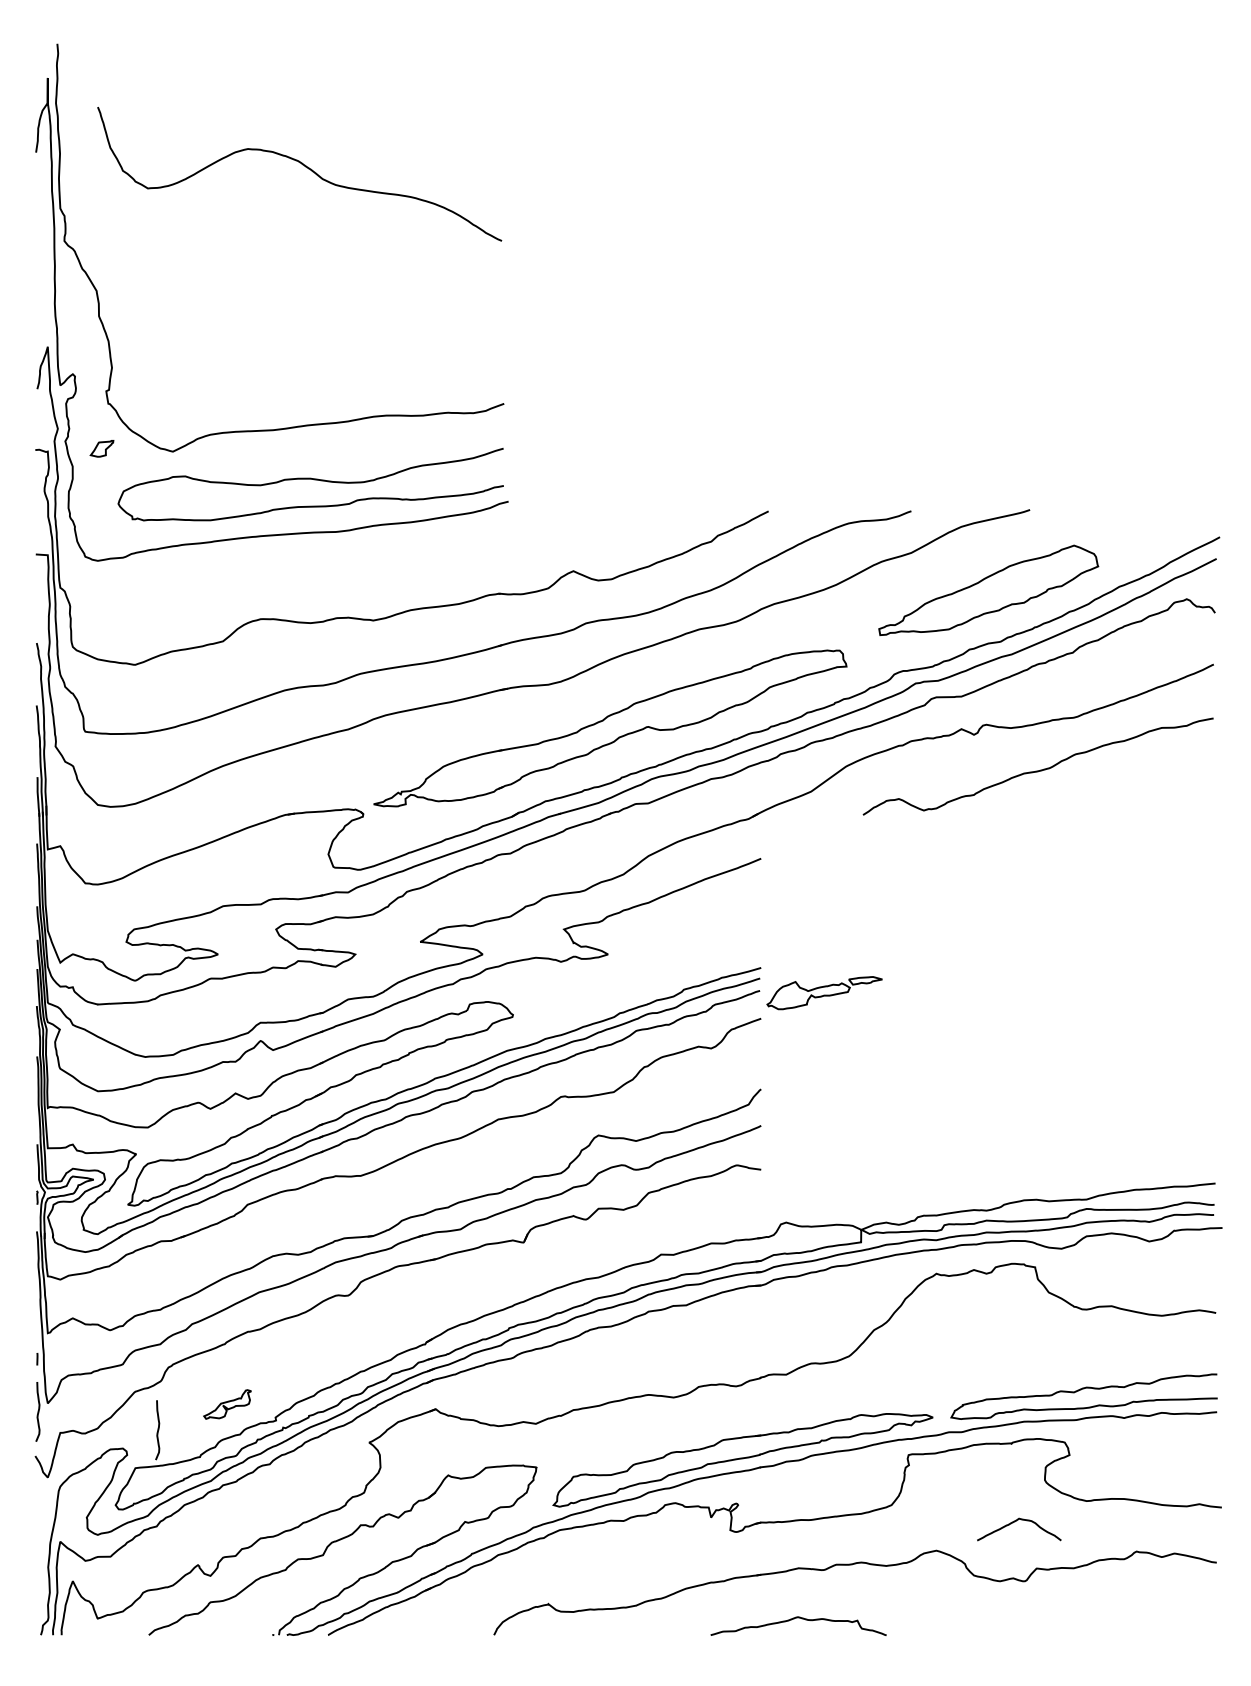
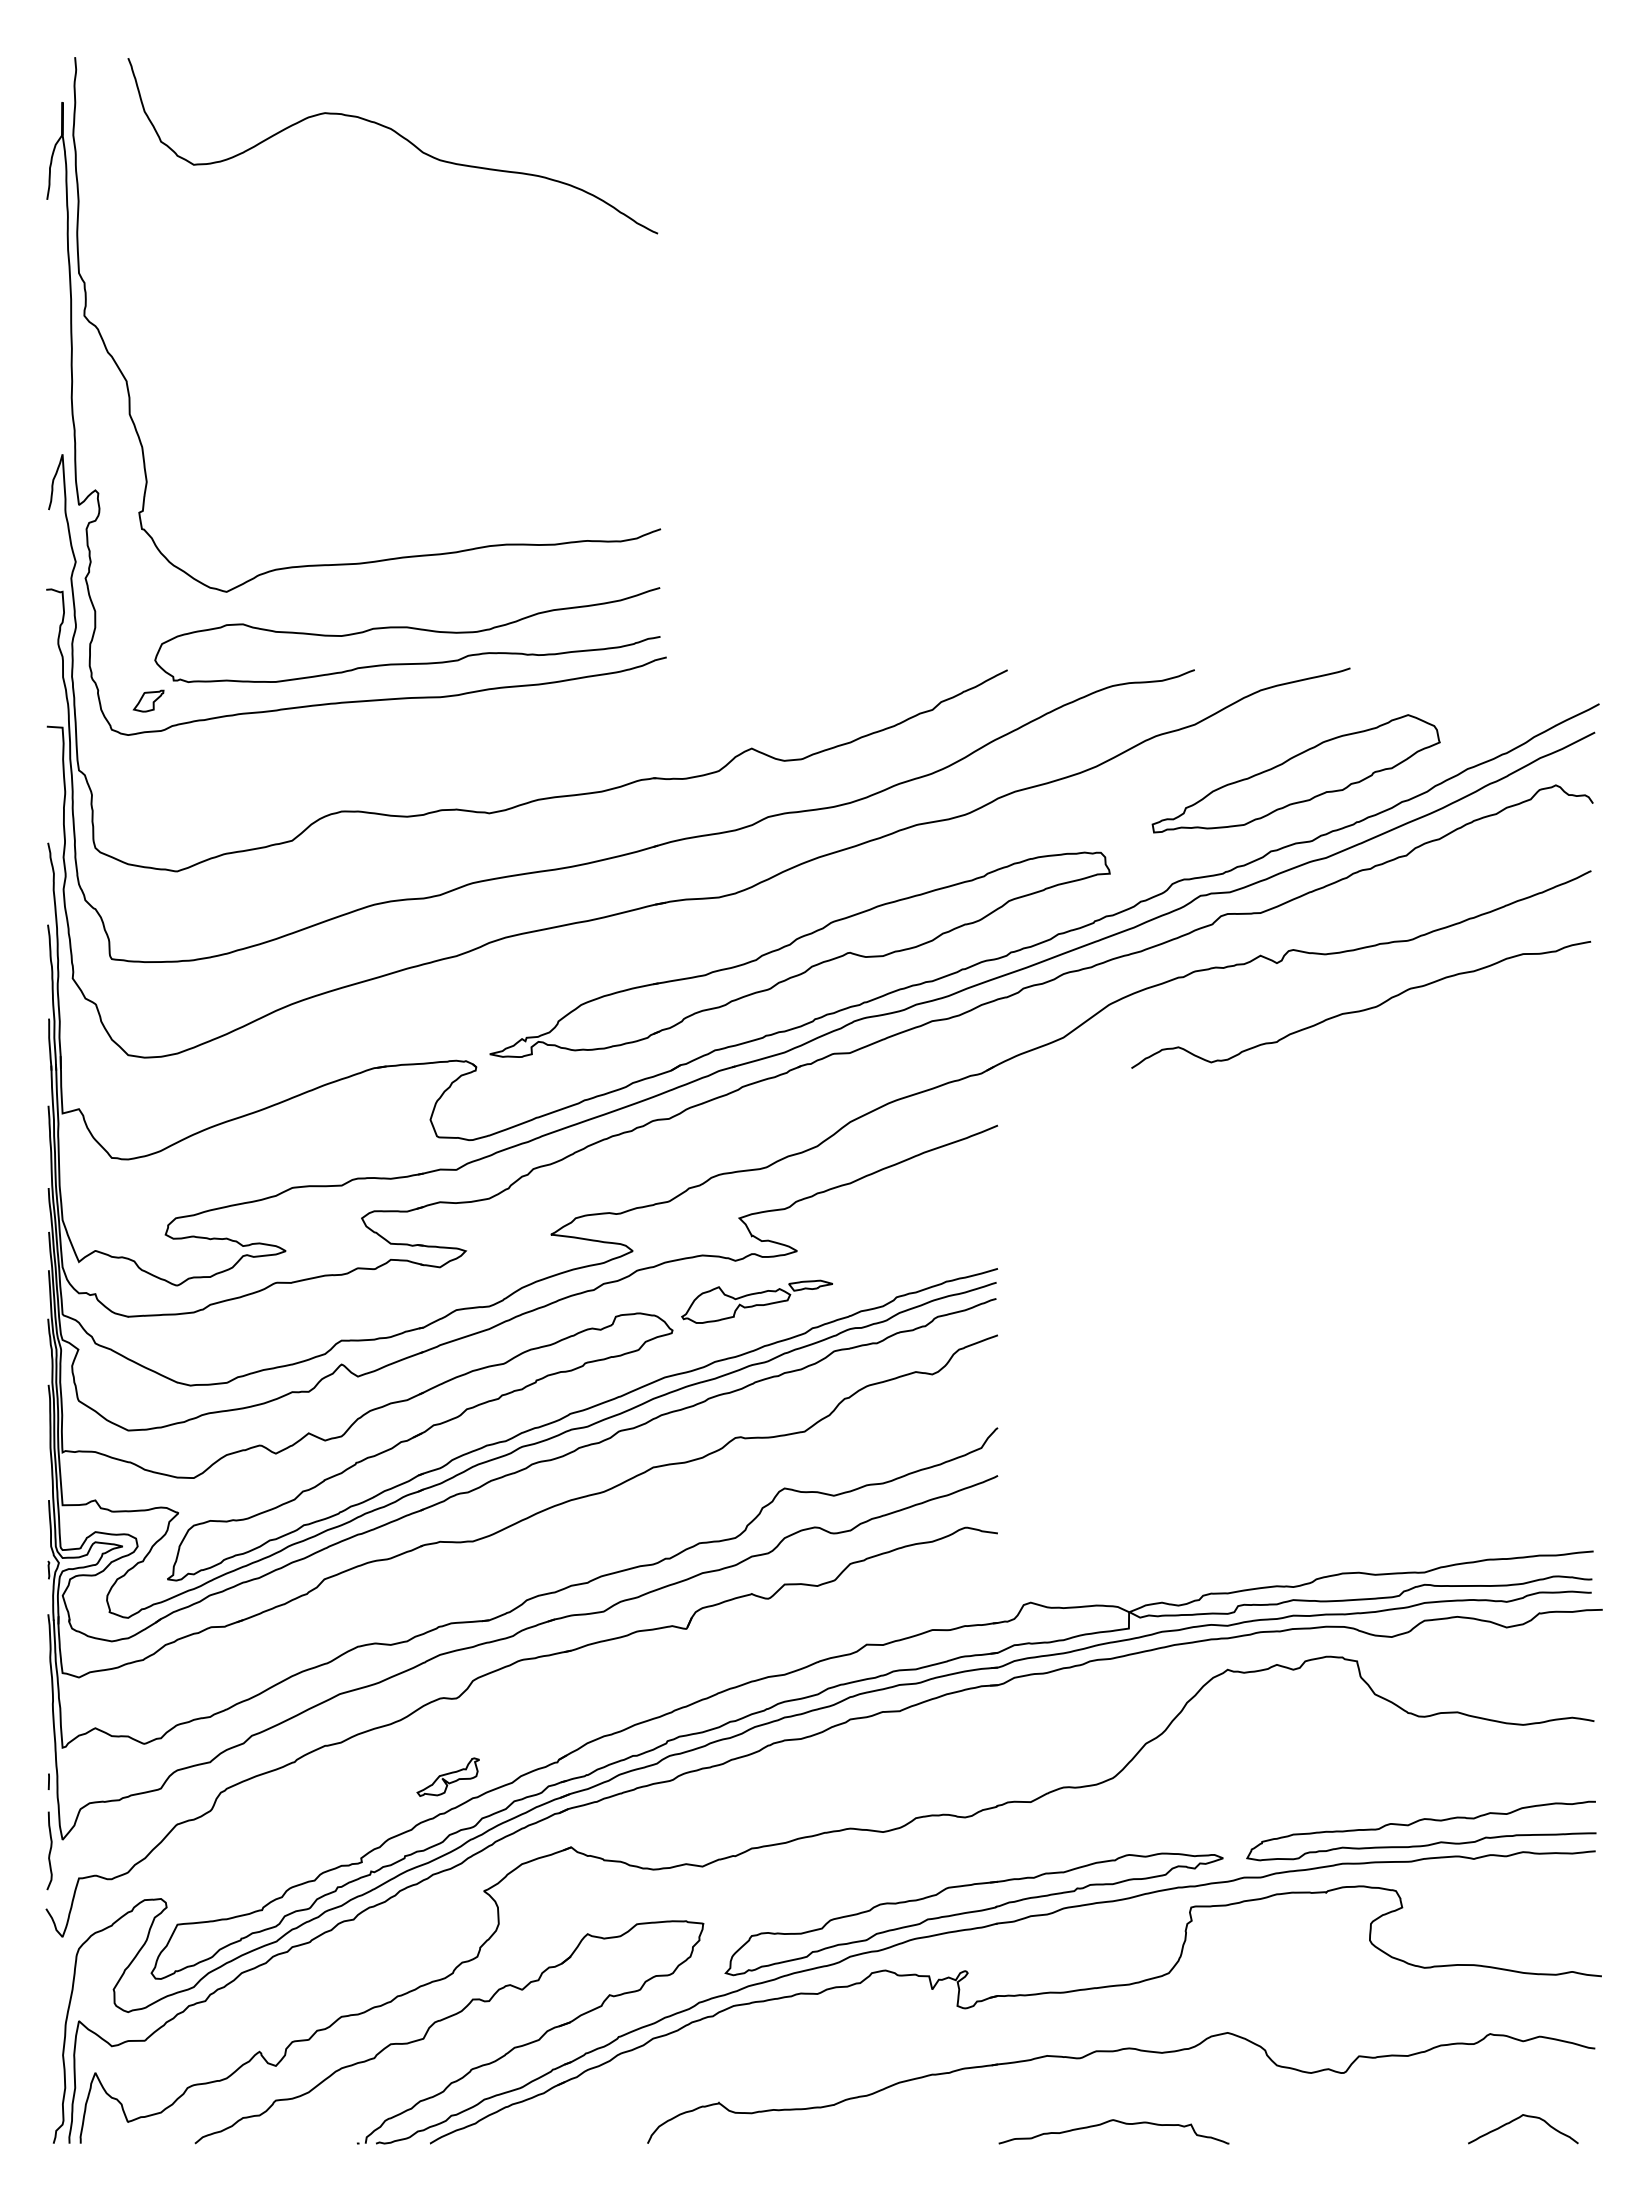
curve: (304, 166) -> (398, 135), moved
part: (101, 448) -> (148, 700), moved
part: (824, 992) -> (756, 1301), moved
part: (226, 1403) -> (447, 1776), moved
curve: (157, 1429) -> (206, 1874), removed
curve: (1014, 1522) -> (1517, 2119), moved
curve: (801, 1619) -> (1117, 2122), moved

